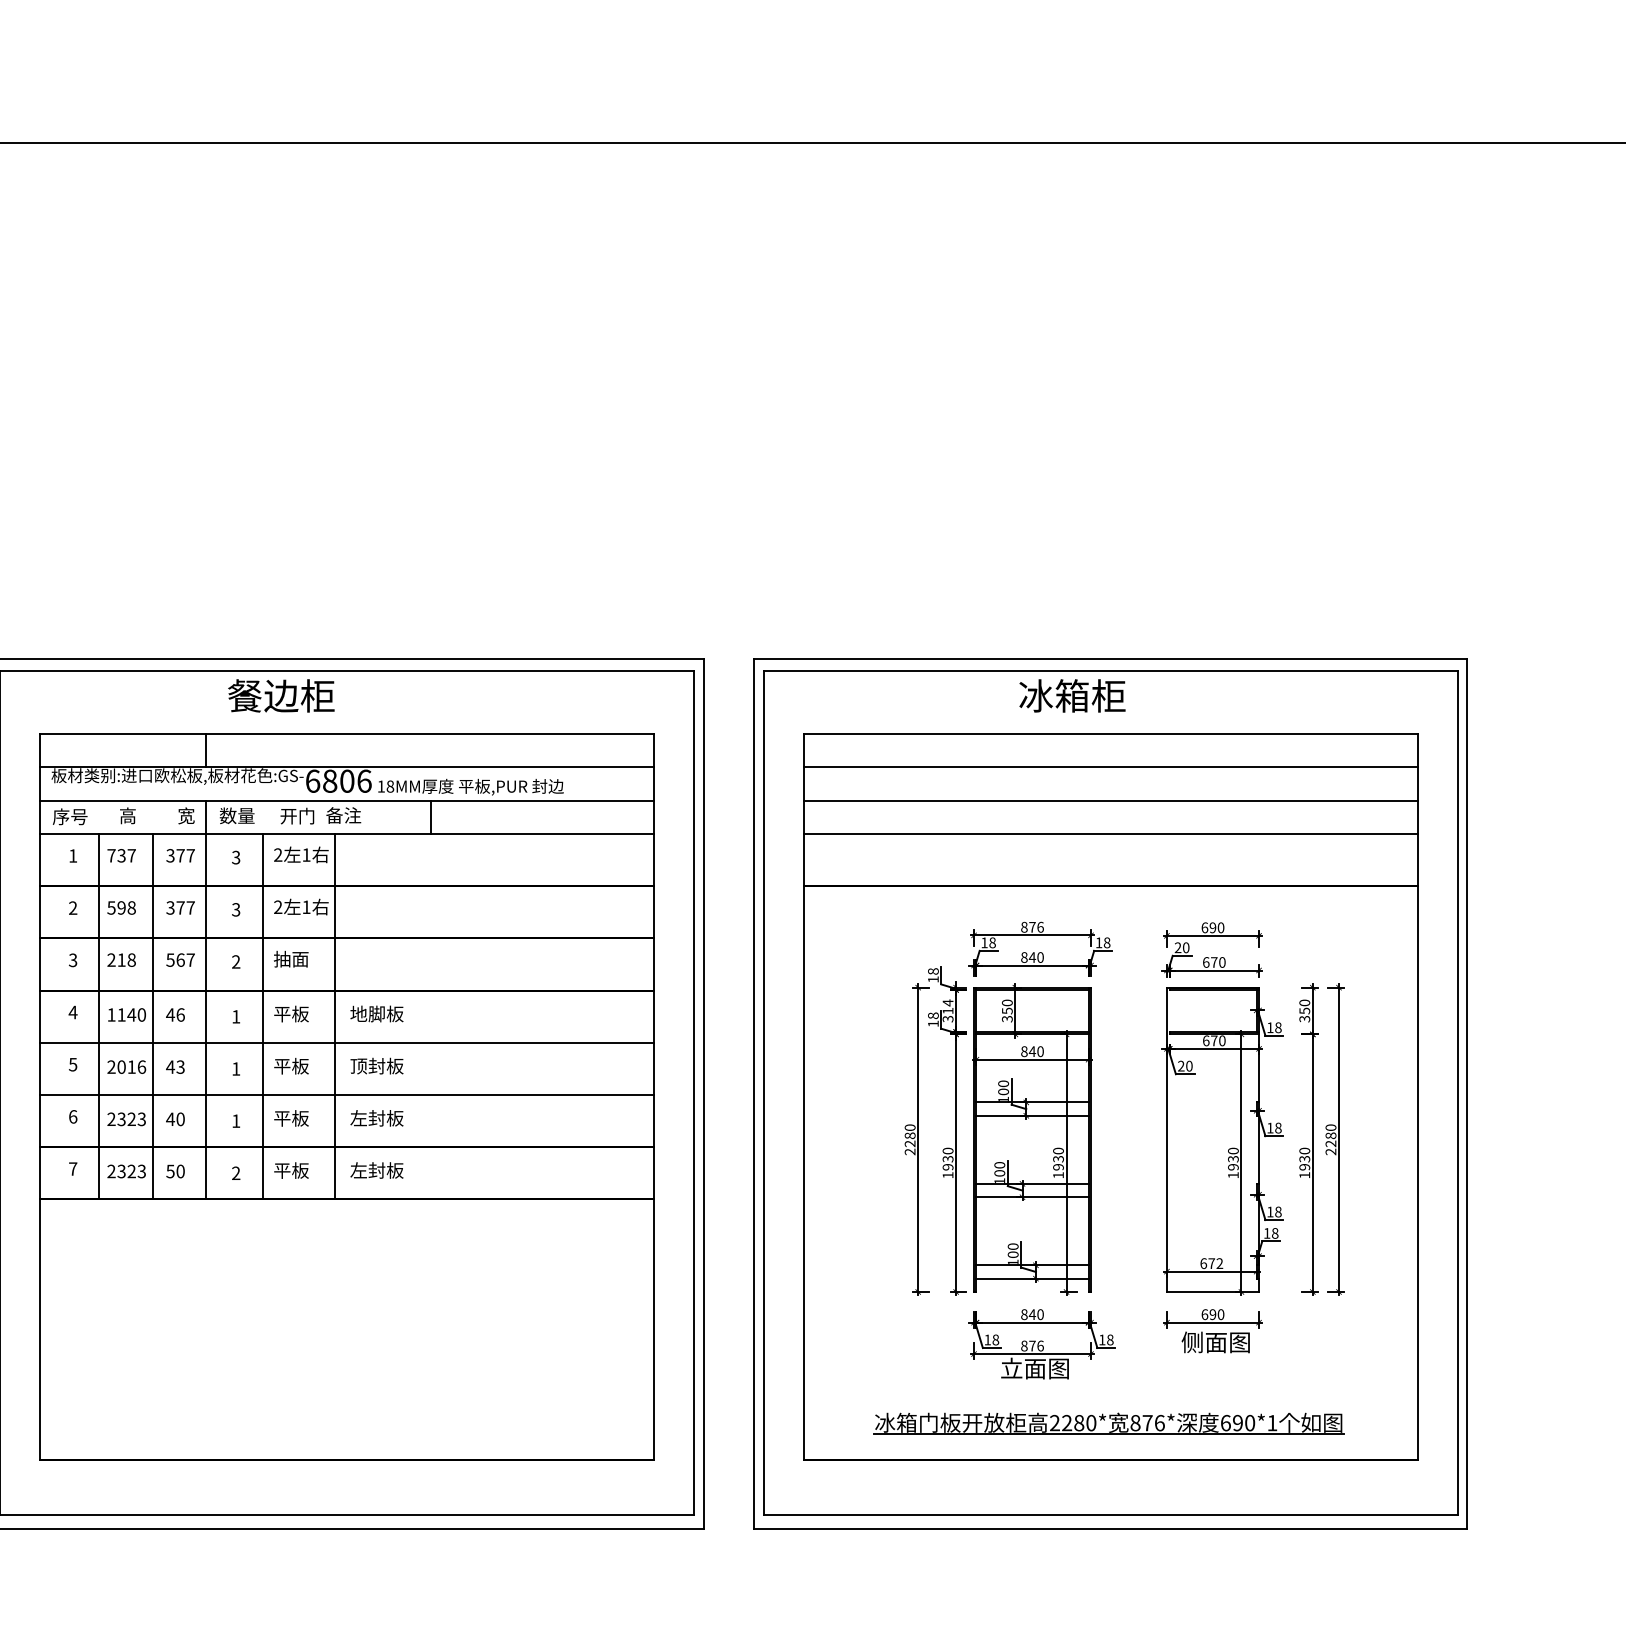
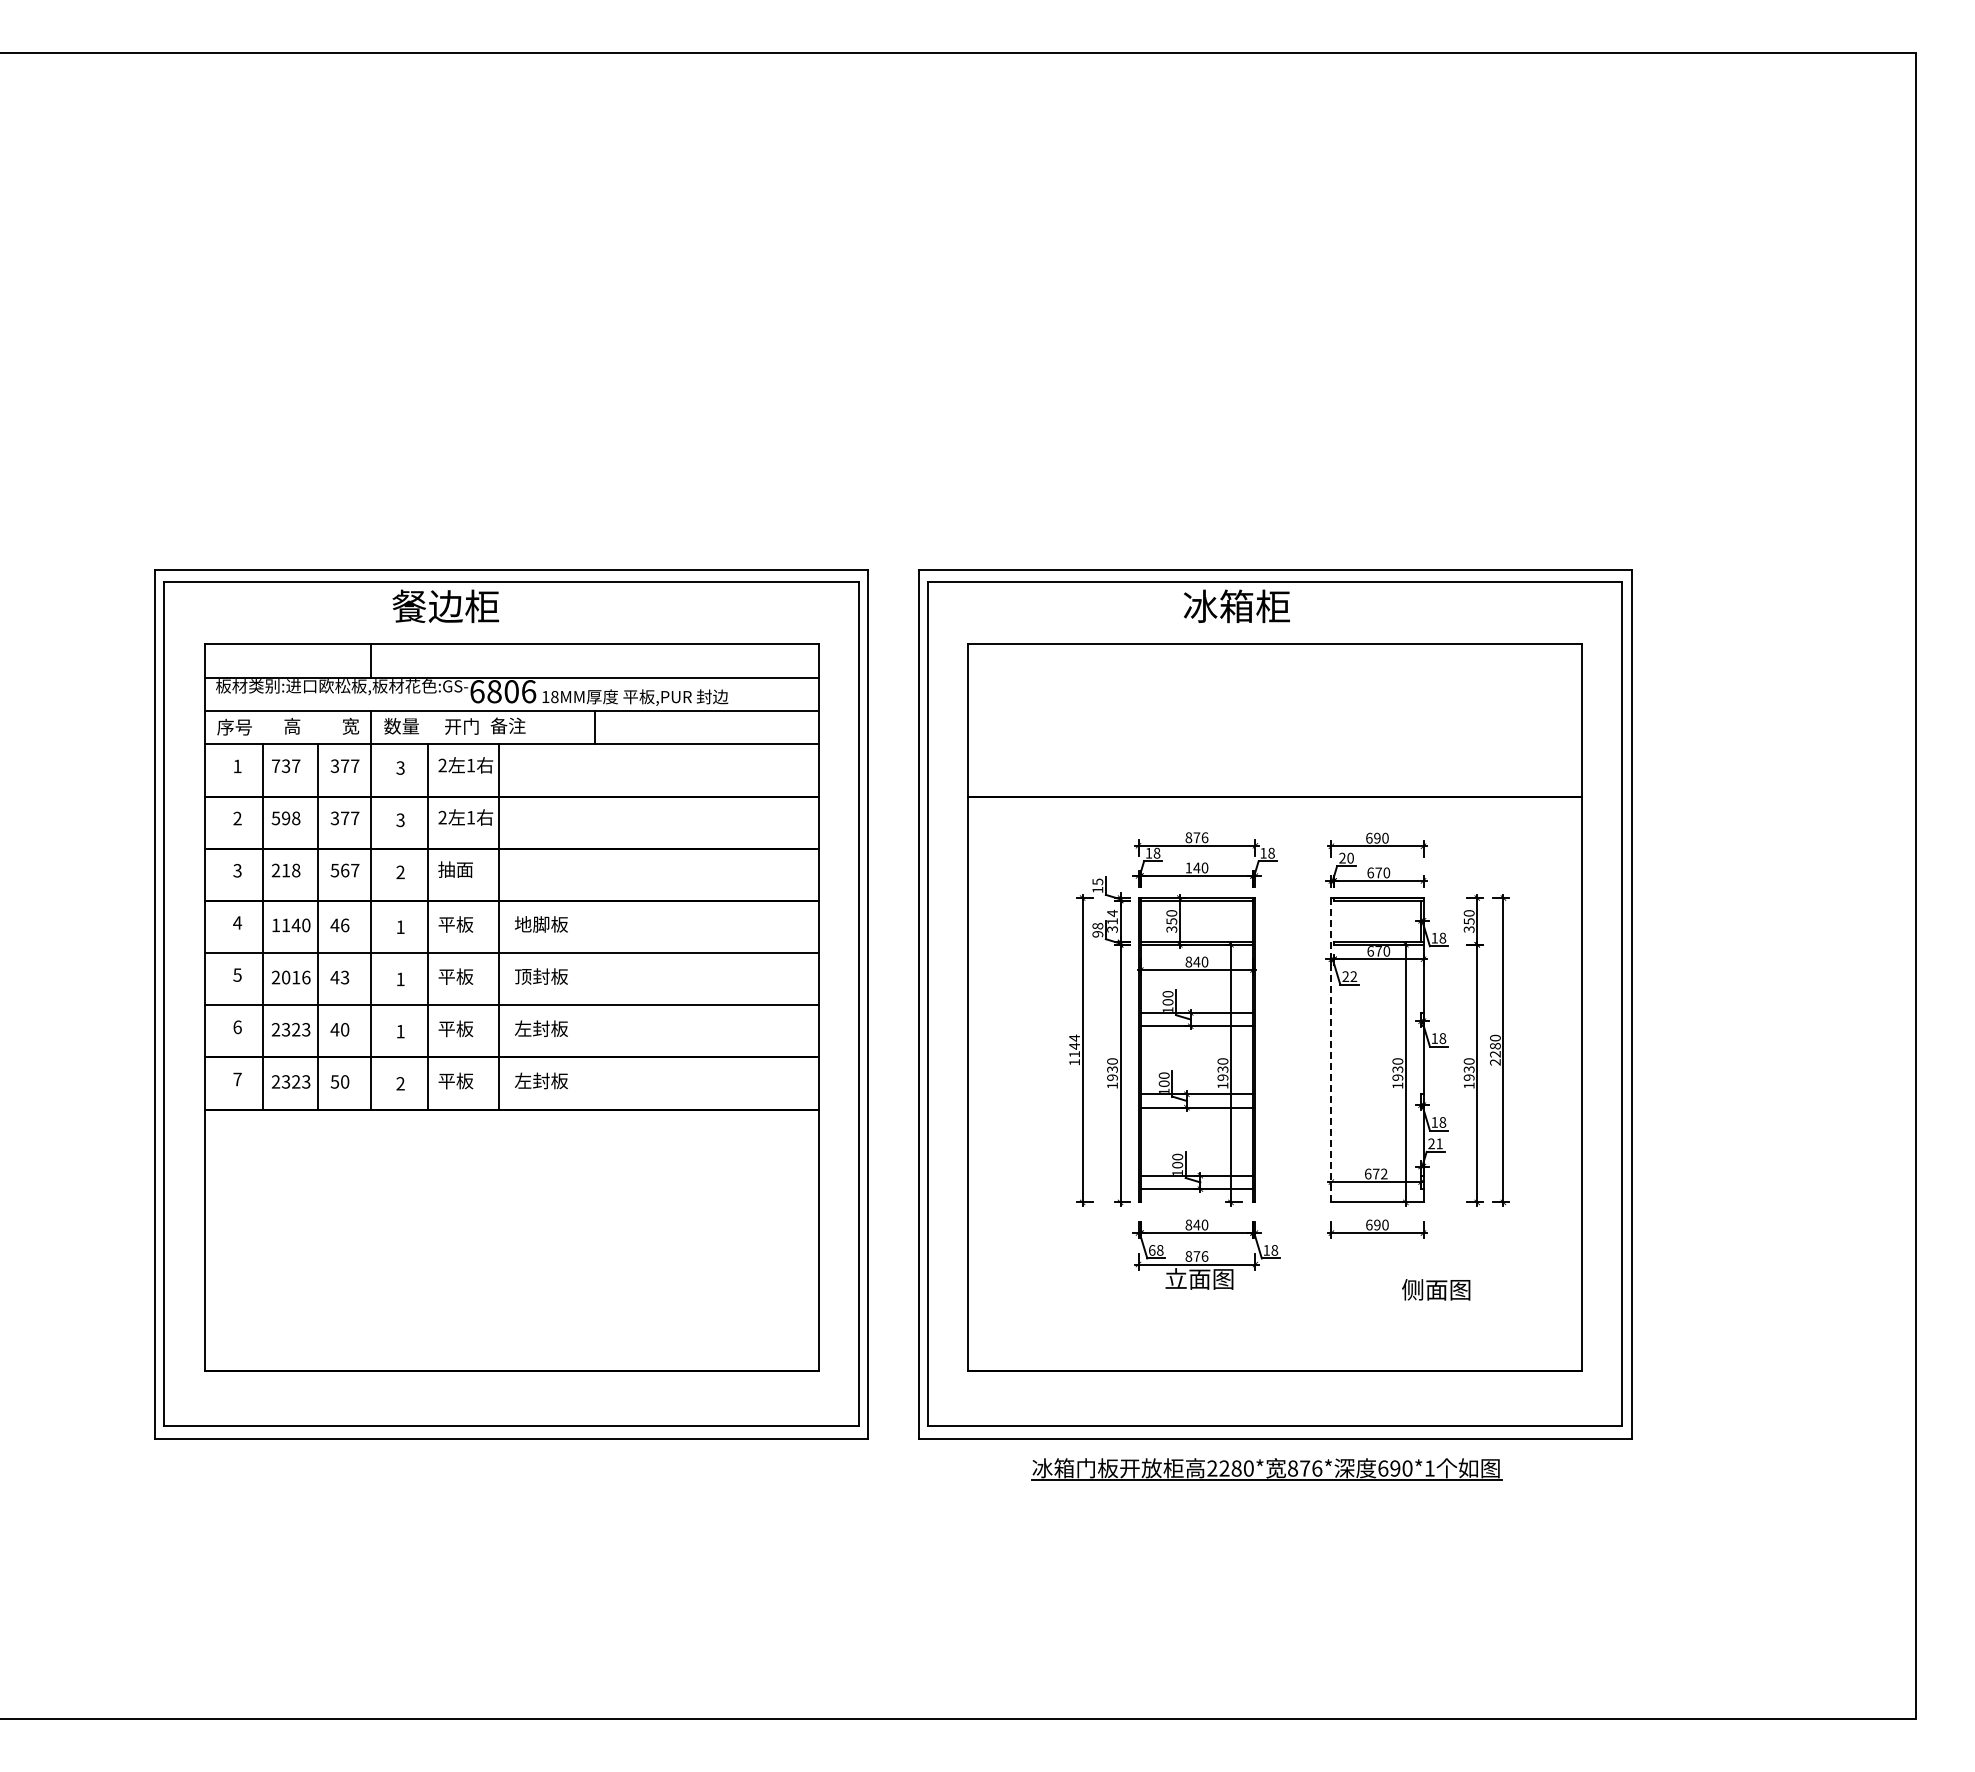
line: (1111, 767) -> (1275, 677), removed
line: (1111, 801) -> (1275, 711), removed
line: (1111, 834) -> (1275, 744), removed
text: (1024, 957) -> (1188, 867), 840 -> 140
text: (933, 971) -> (1097, 881), 18 -> 15
text: (933, 1024) -> (1097, 934), 18 -> 98
text: (1189, 1066) -> (1353, 976), 20 -> 22
text: (910, 1139) -> (1074, 1049), 2280 -> 1144
line: (1167, 1140) -> (1331, 1050), solid -> dashed
text: (1271, 1233) -> (1435, 1143), 18 -> 21
text: (988, 1340) -> (1152, 1250), 18 -> 68
text: (1216, 1342) -> (1436, 1289), moved
part: (1109, 1424) -> (1266, 1469), moved

